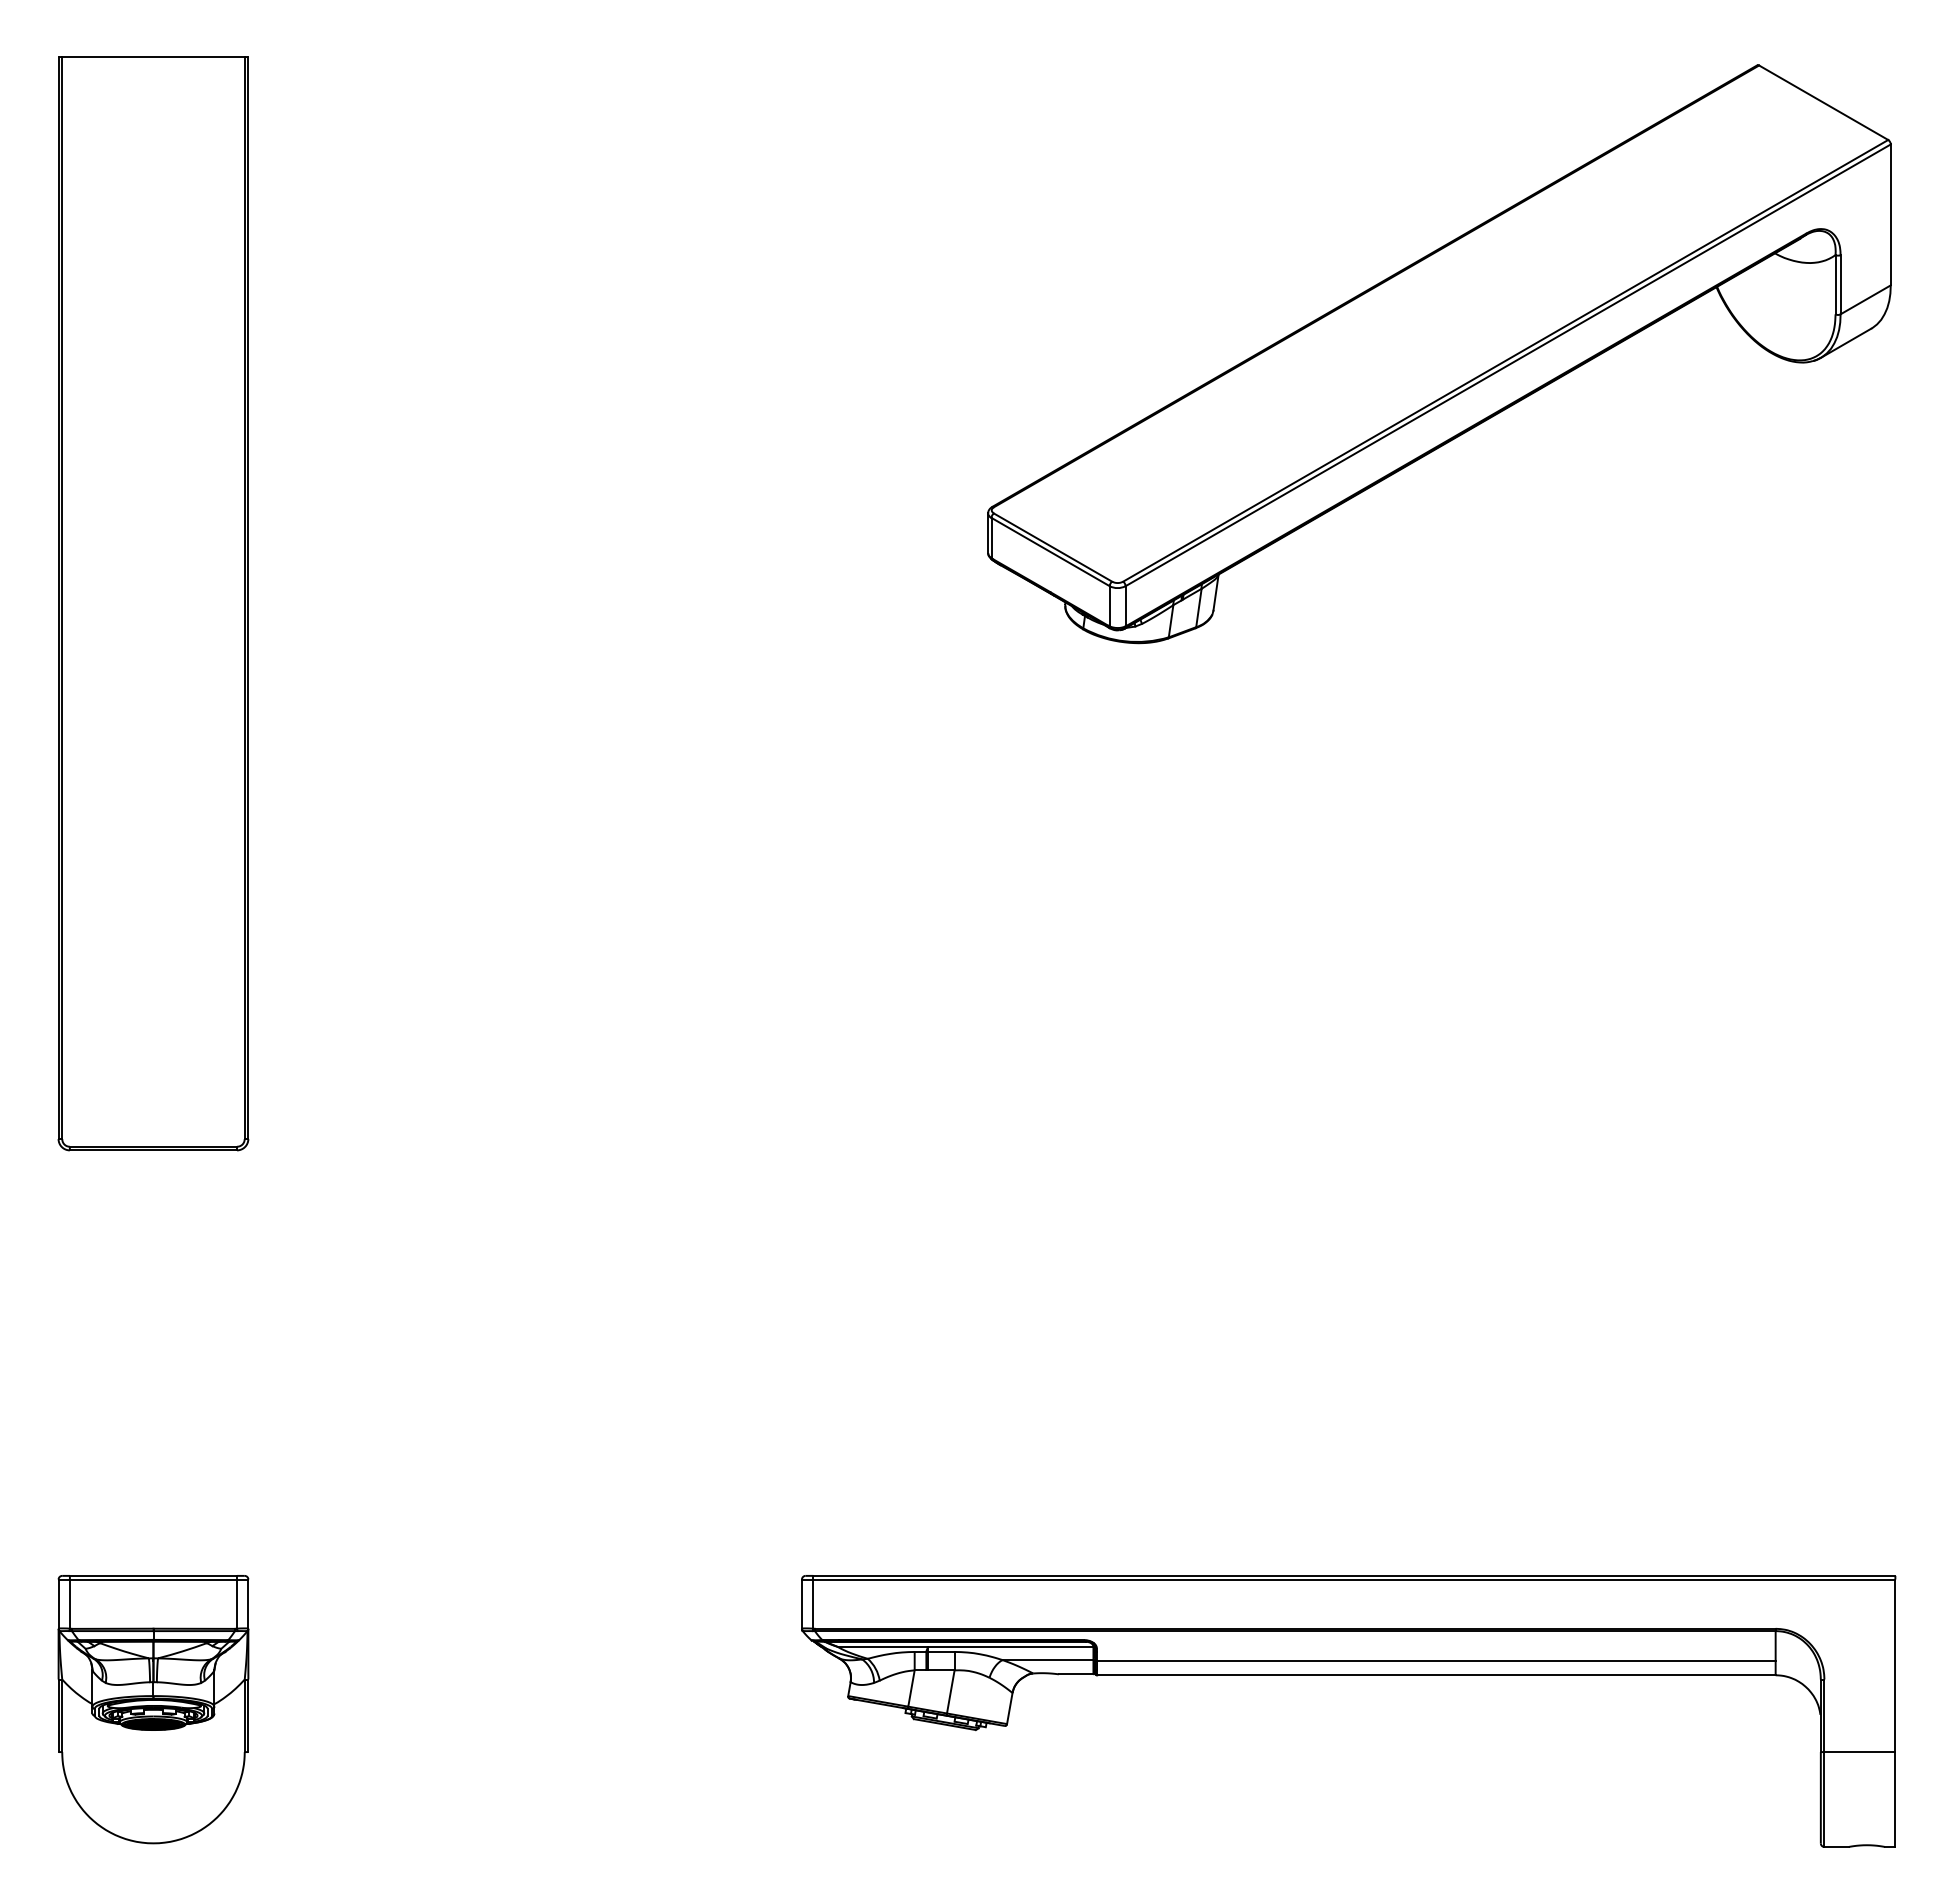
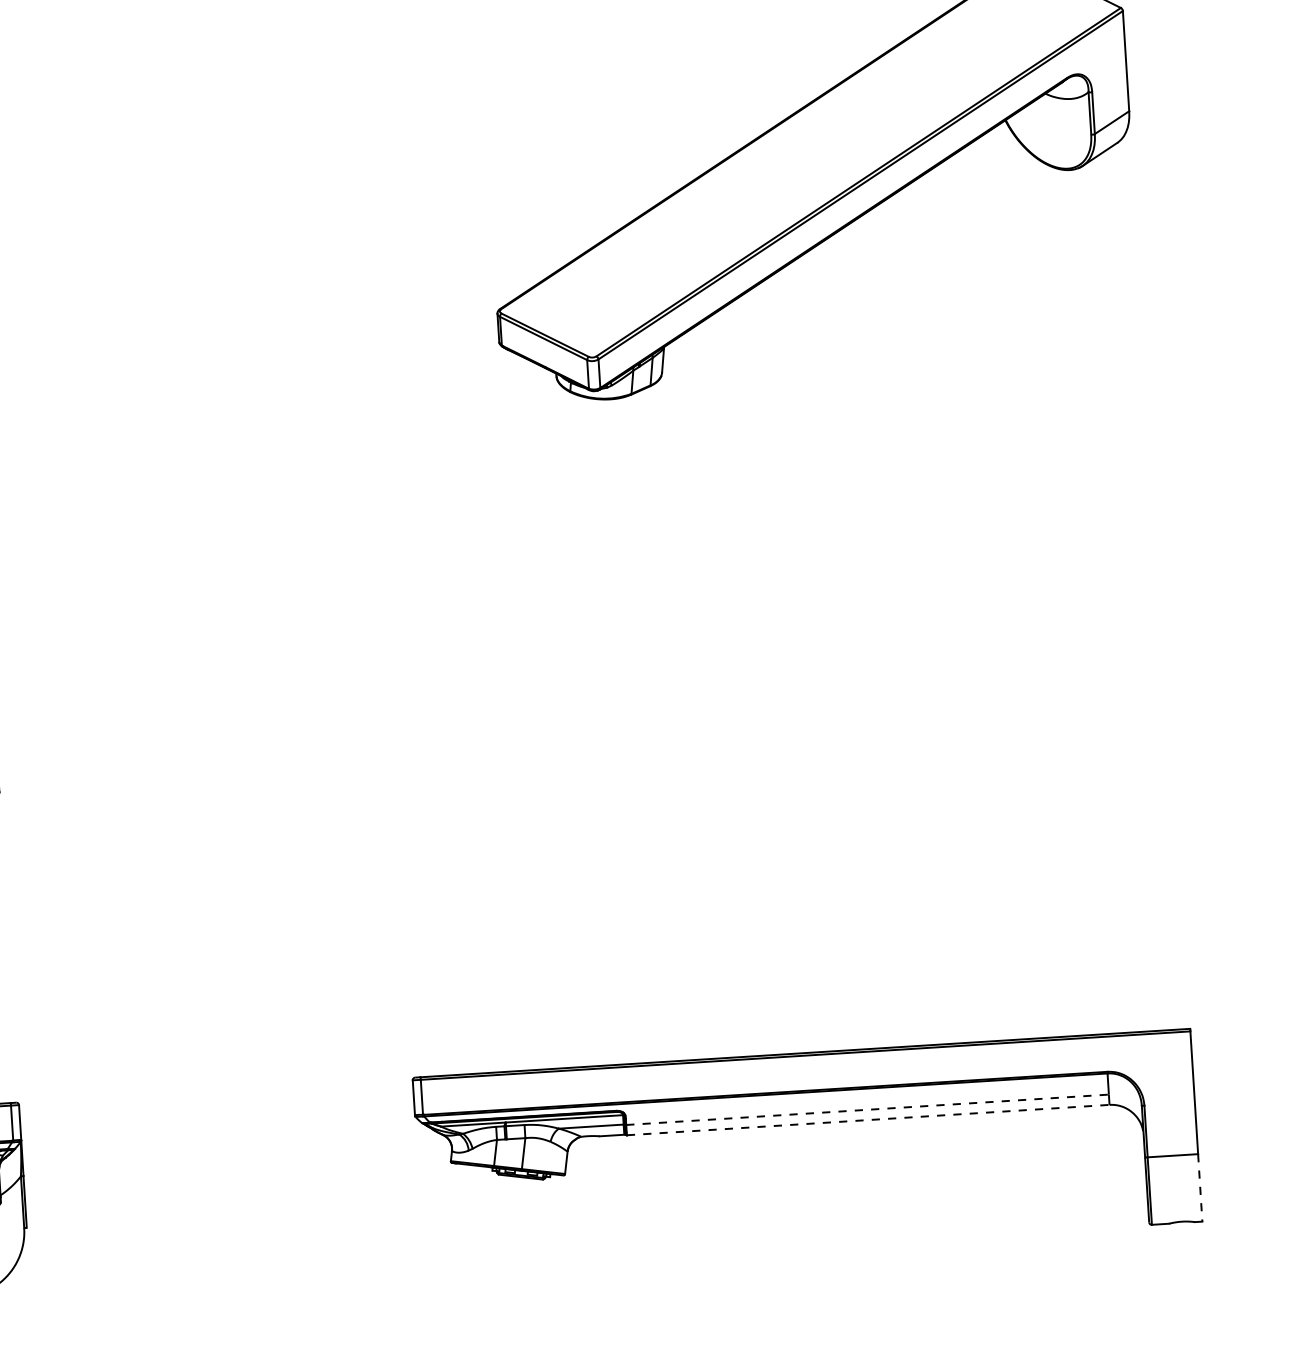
line: (1436, 1660) -> (867, 1109), solid -> dashed
line: (1436, 1675) -> (868, 1120), solid -> dashed
line: (1895, 1800) -> (1200, 1188), solid -> dashed

